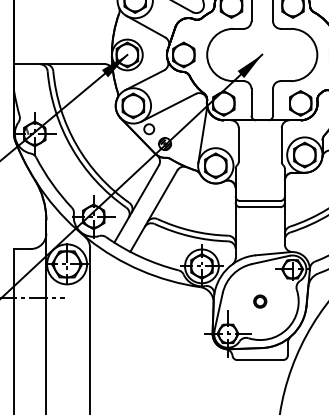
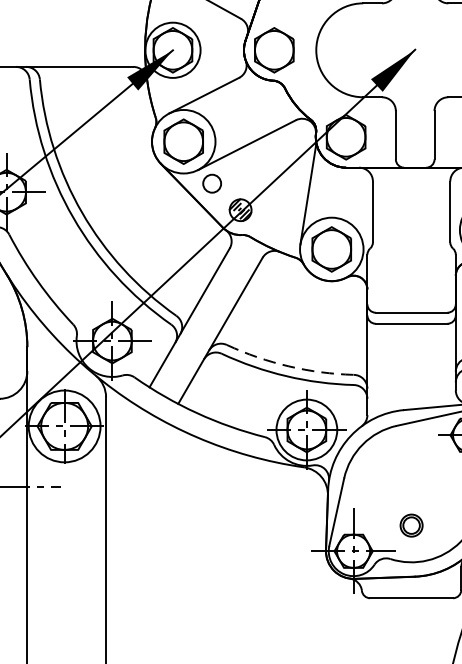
arc: (191, 230) -> (288, 365), solid -> dashed
circle: (260, 301) -> (412, 525), moved

